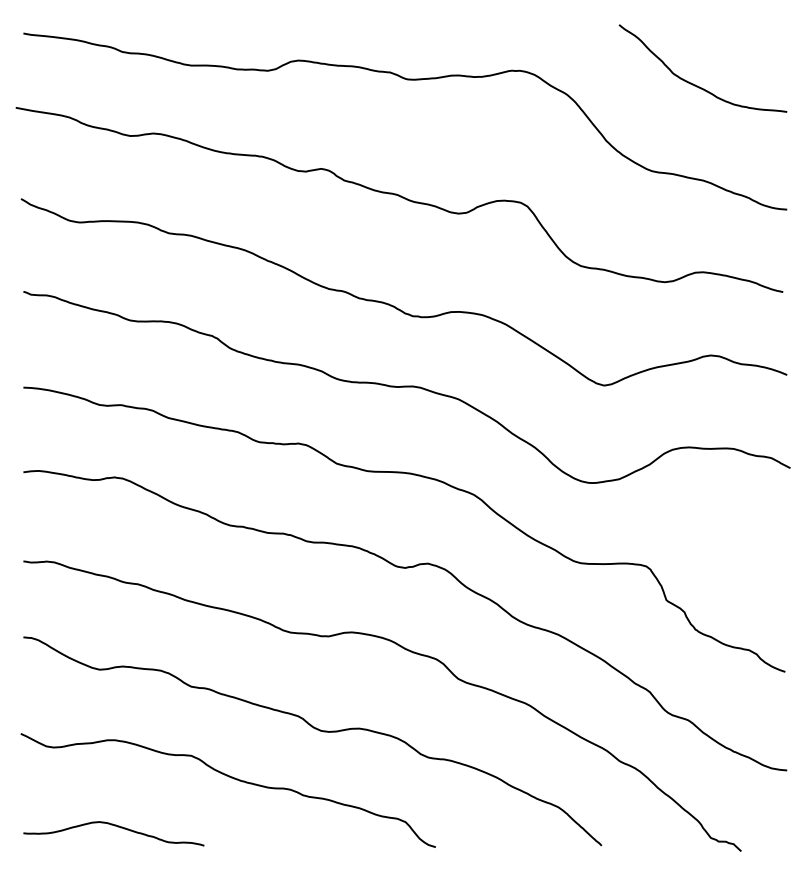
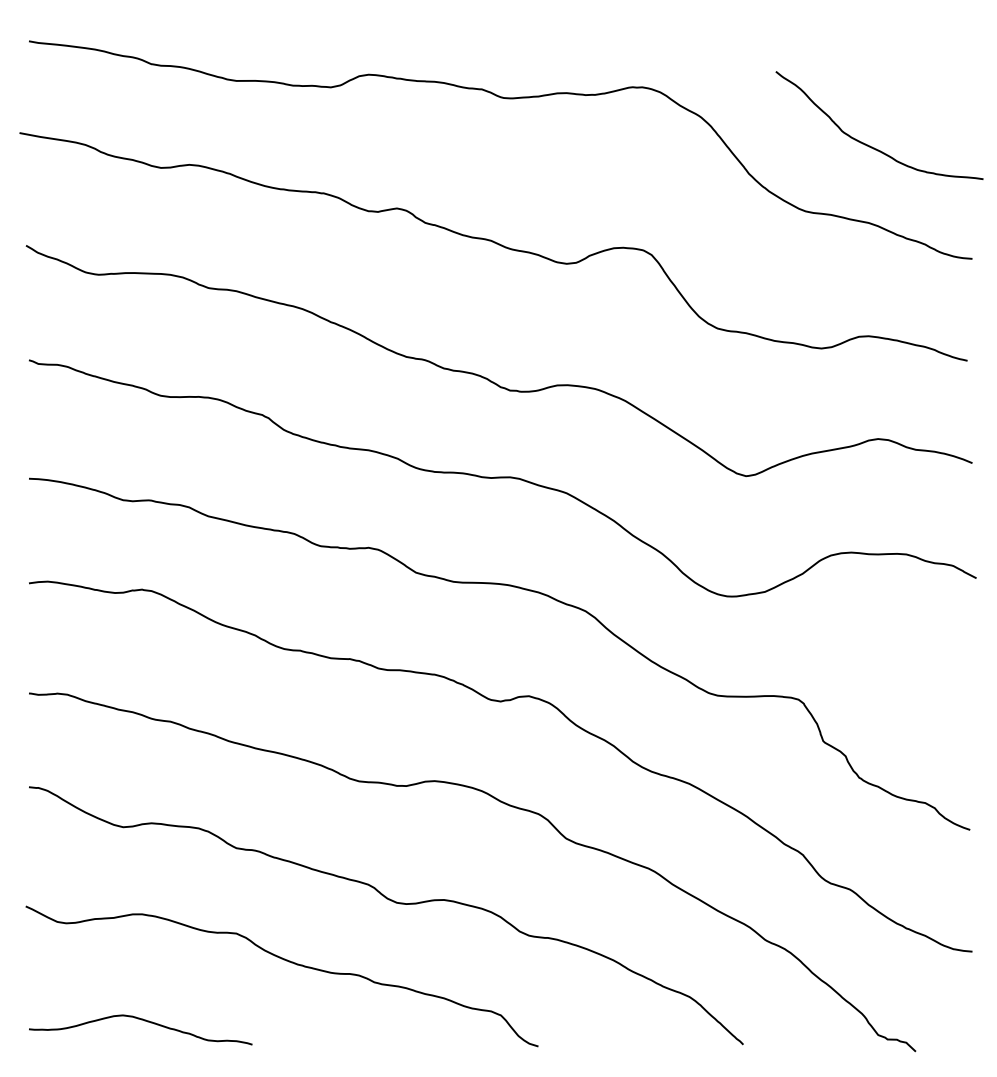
curve: (695, 84) -> (870, 145), moved

